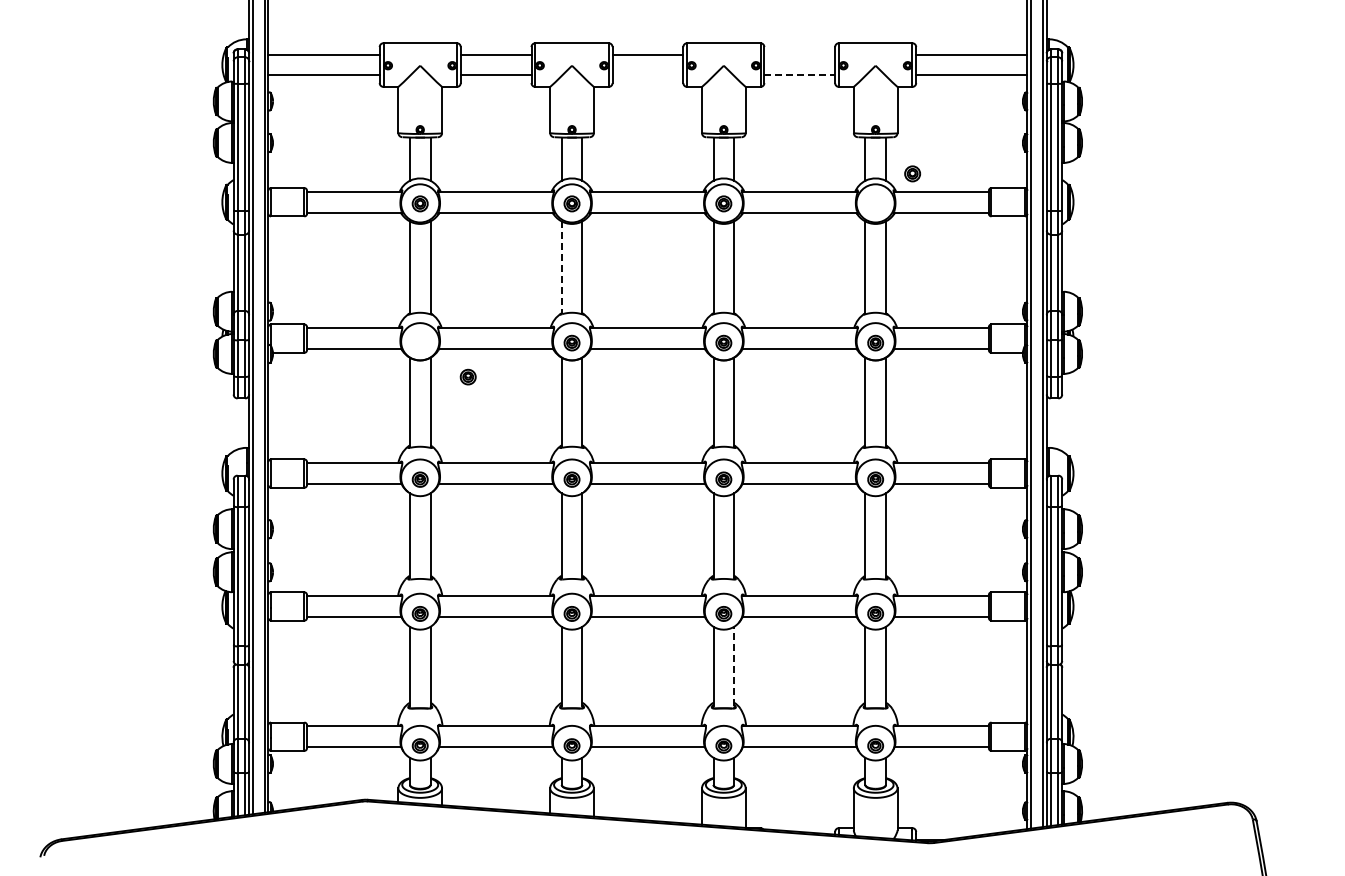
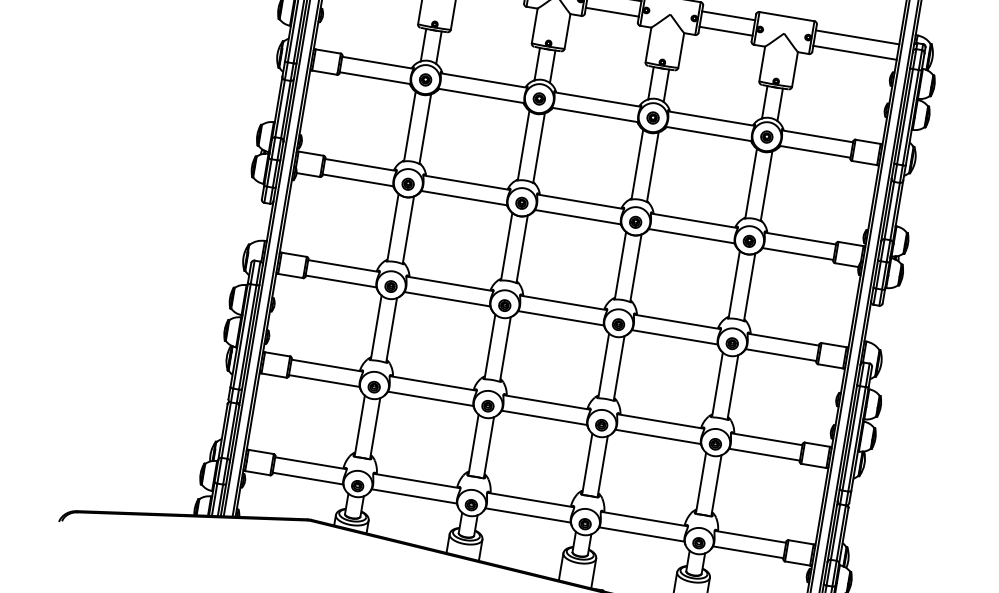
line: (799, 54) -> (728, 15), added
line: (647, 75) -> (611, 12), added
line: (800, 75) -> (726, 31), dashed -> solid
part: (912, 173) -> (766, 136), moved
line: (561, 268) -> (523, 146), dashed -> solid
part: (467, 376) -> (407, 183), moved
line: (734, 665) -> (603, 465), dashed -> solid

